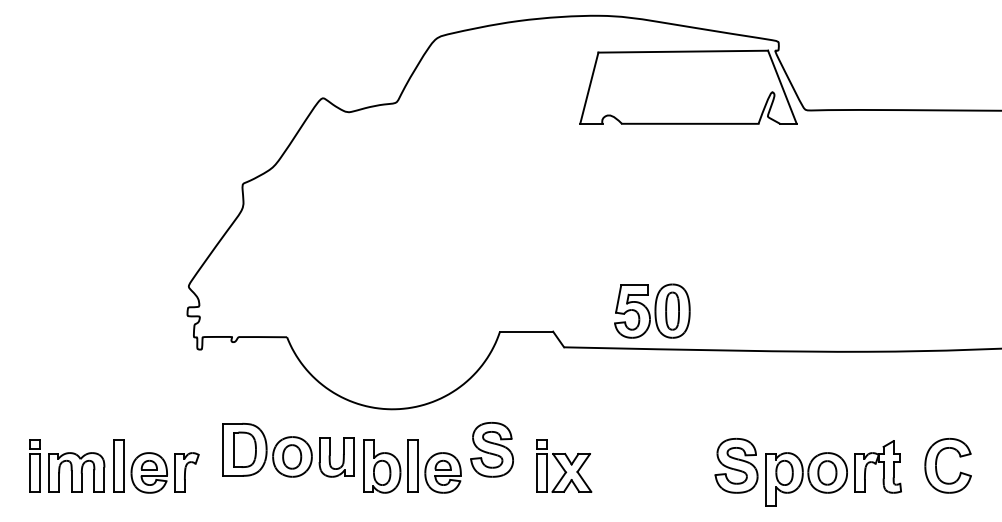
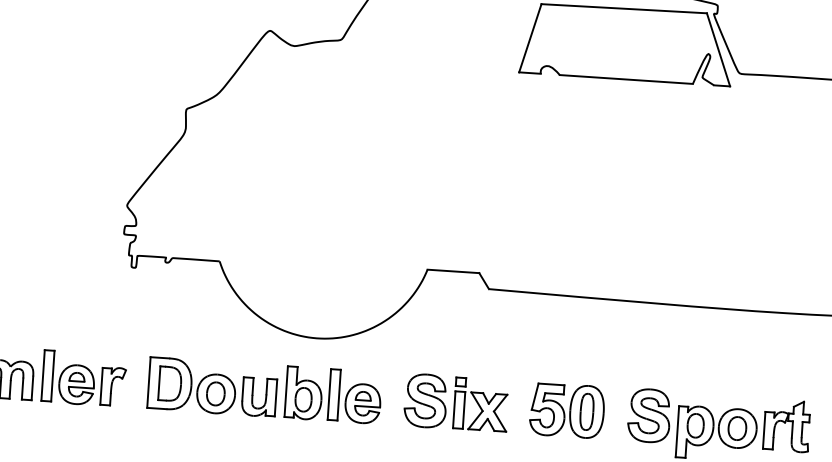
part: (652, 310) -> (567, 410), moved
part: (288, 449) -> (212, 386), moved
part: (491, 449) -> (425, 400), moved

